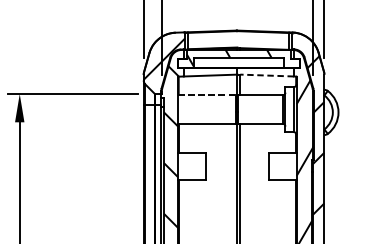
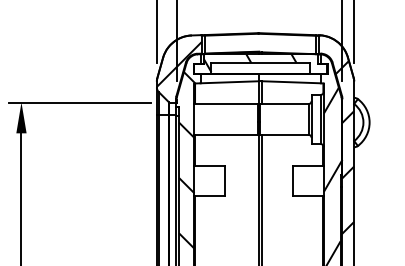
line: (266, 75) -> (291, 82), dashed -> solid
line: (207, 95) -> (226, 104), dashed -> solid

